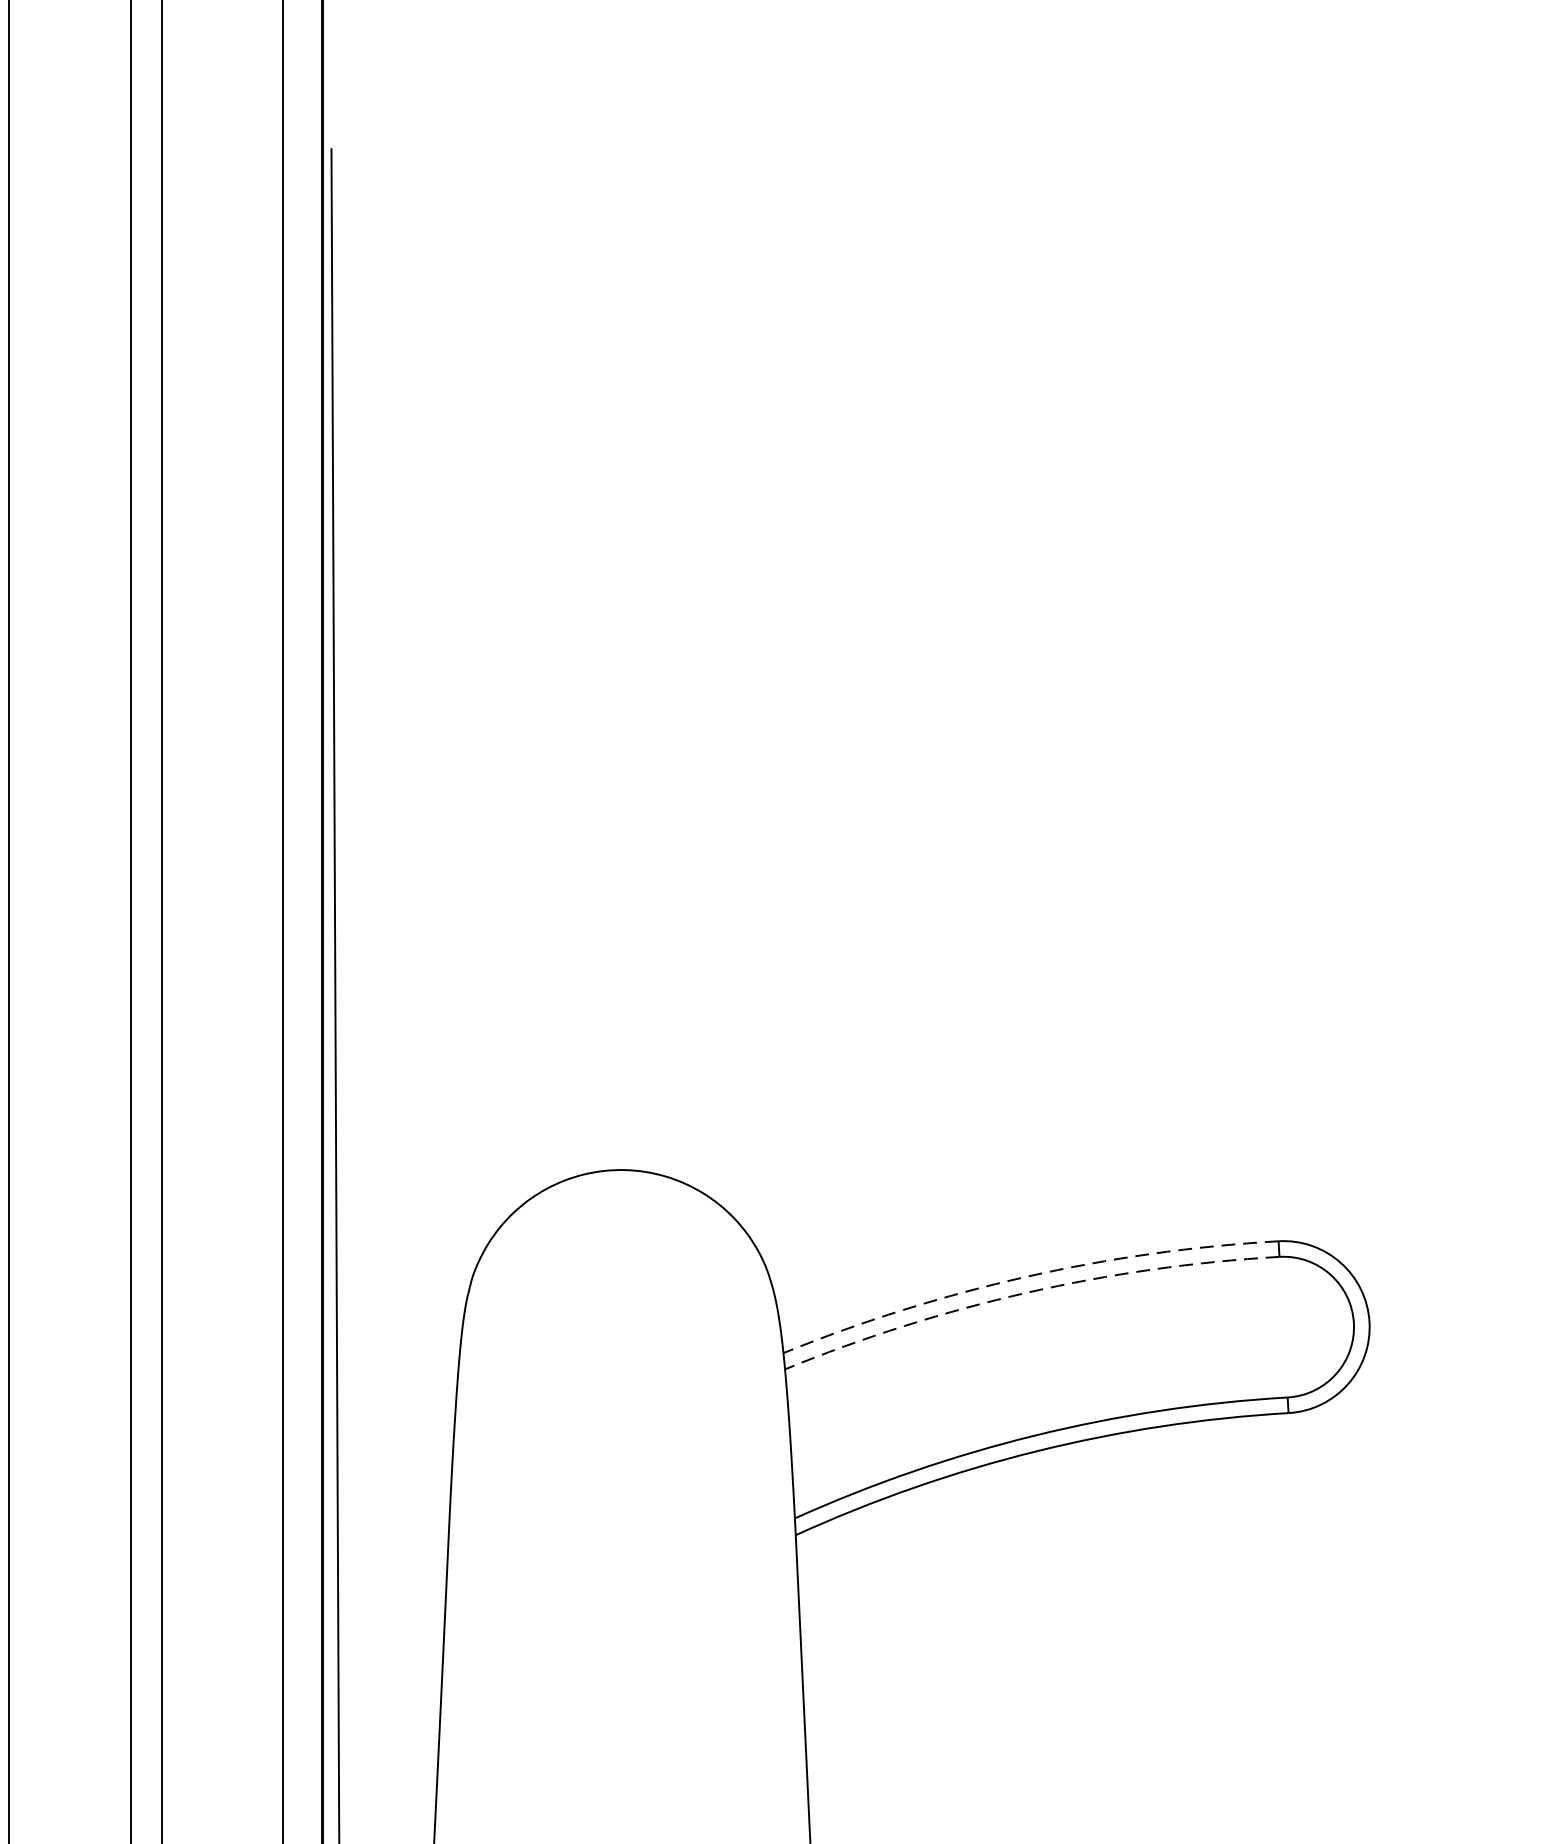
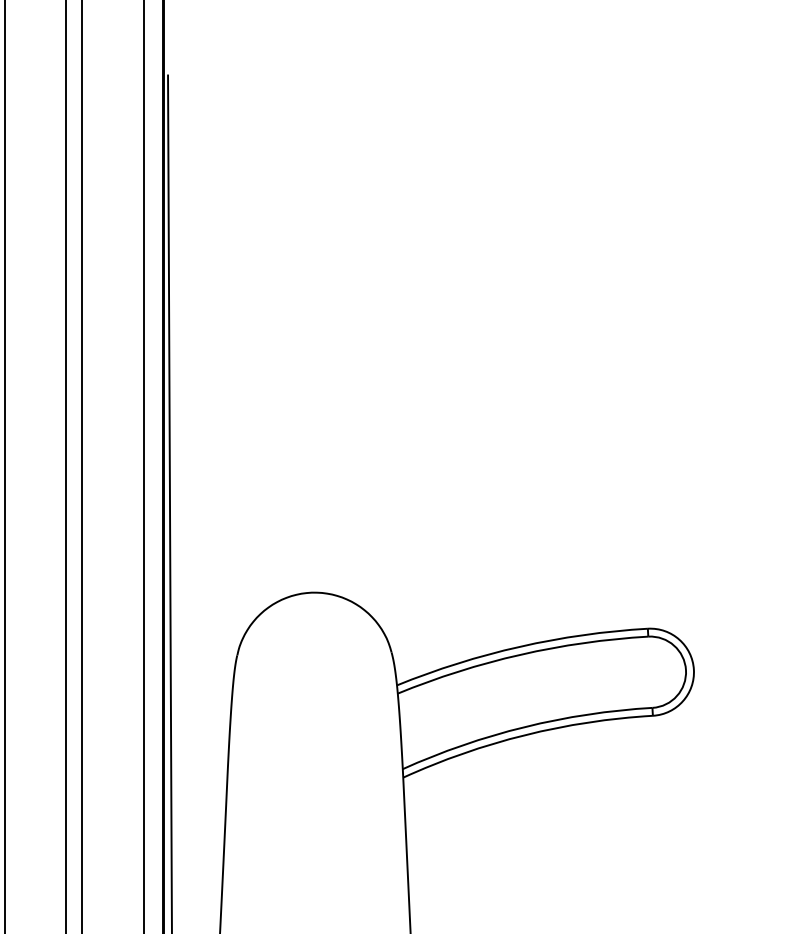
arc: (1027, 1276) -> (520, 646), dashed -> solid
arc: (1027, 1292) -> (520, 654), dashed -> solid

